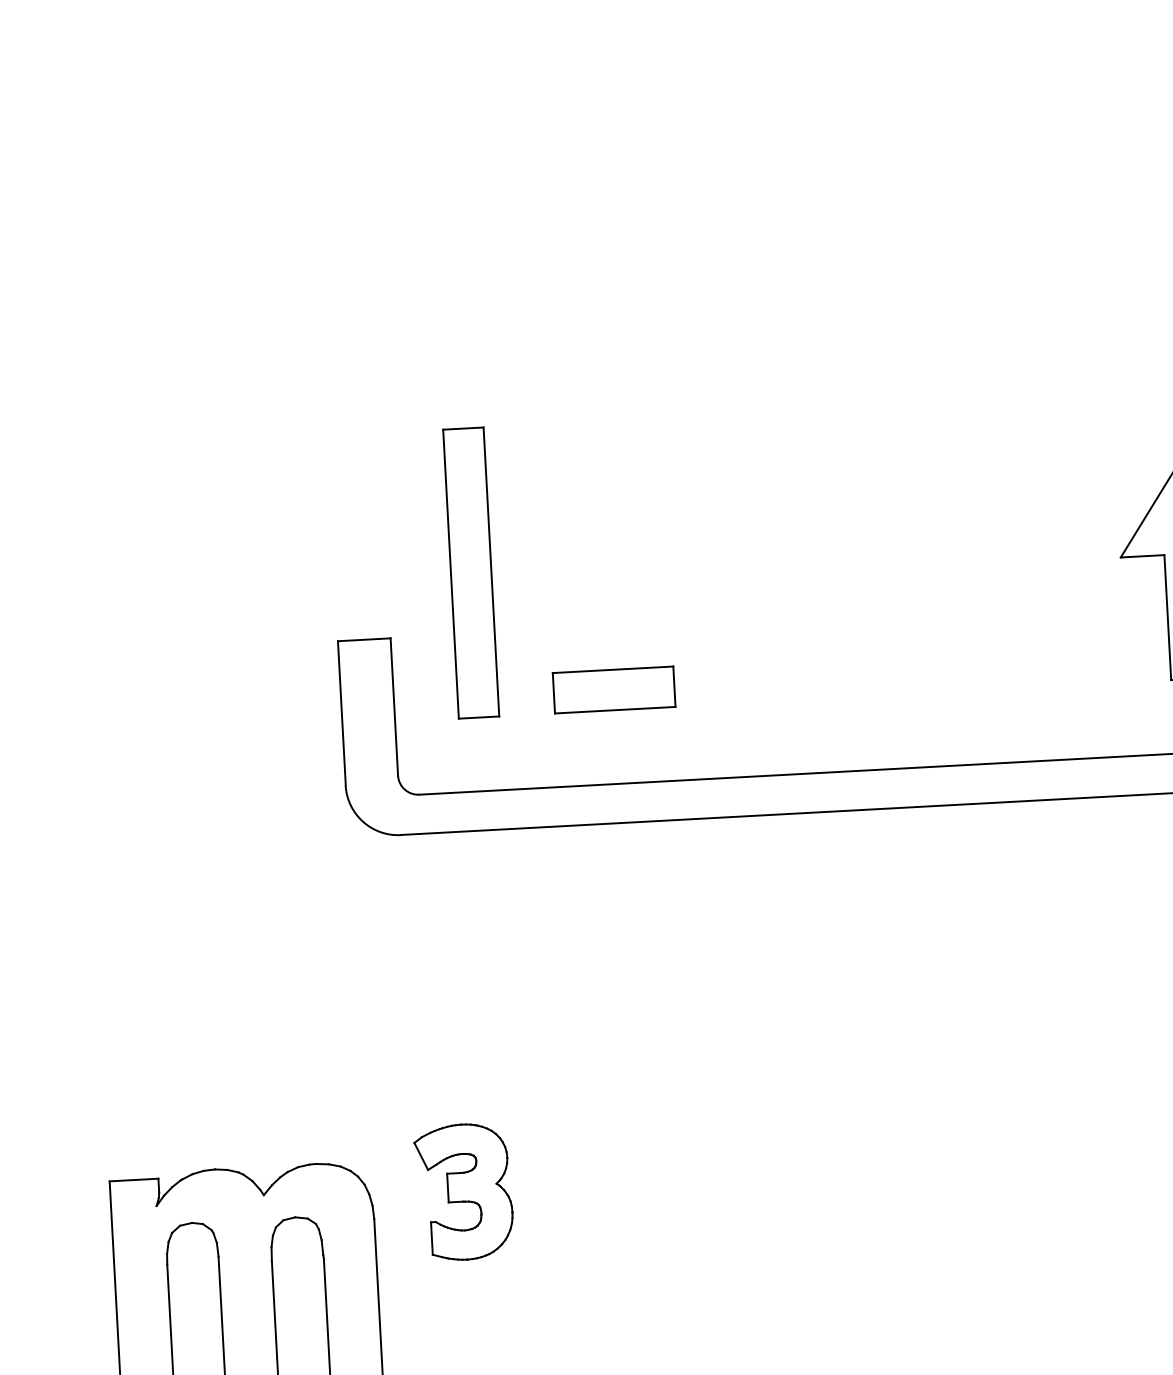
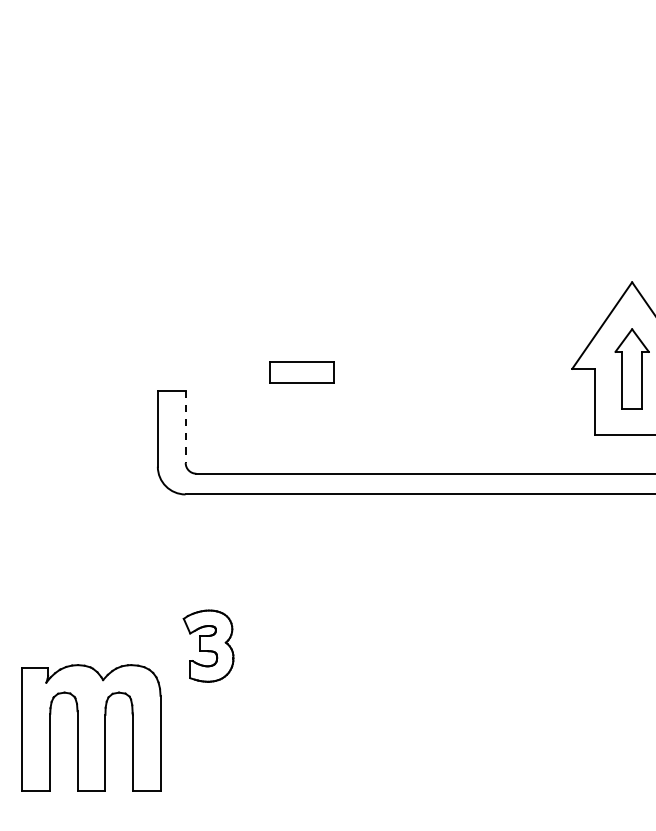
part: (470, 573) -> (229, 358), removed
part: (613, 690) -> (301, 372), moved
line: (394, 708) -> (185, 427), solid -> dashed
part: (463, 1190) -> (208, 645), moved

